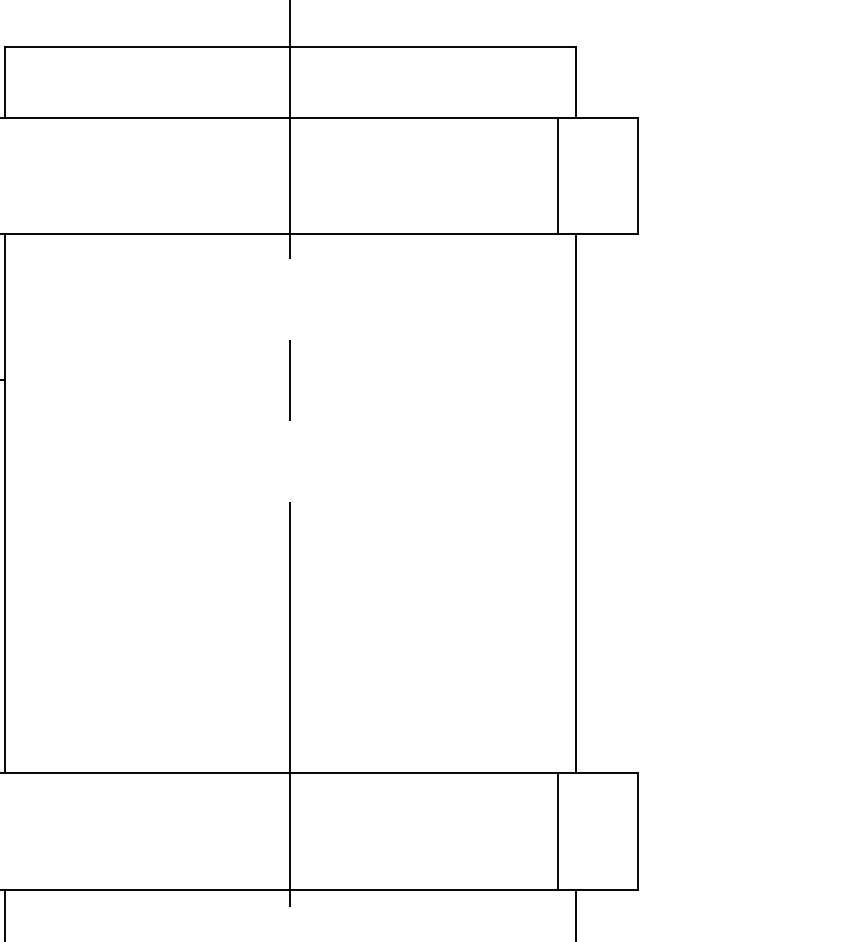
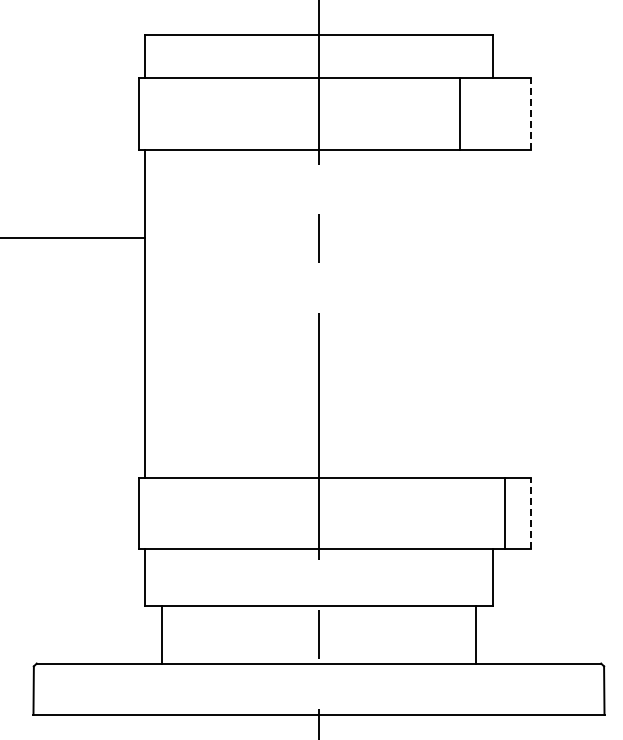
line: (558, 175) -> (459, 113), moved
line: (638, 175) -> (531, 113), solid -> dashed
line: (576, 503) -> (493, 313), removed
line: (558, 830) -> (504, 513), moved
line: (638, 830) -> (531, 513), solid -> dashed

